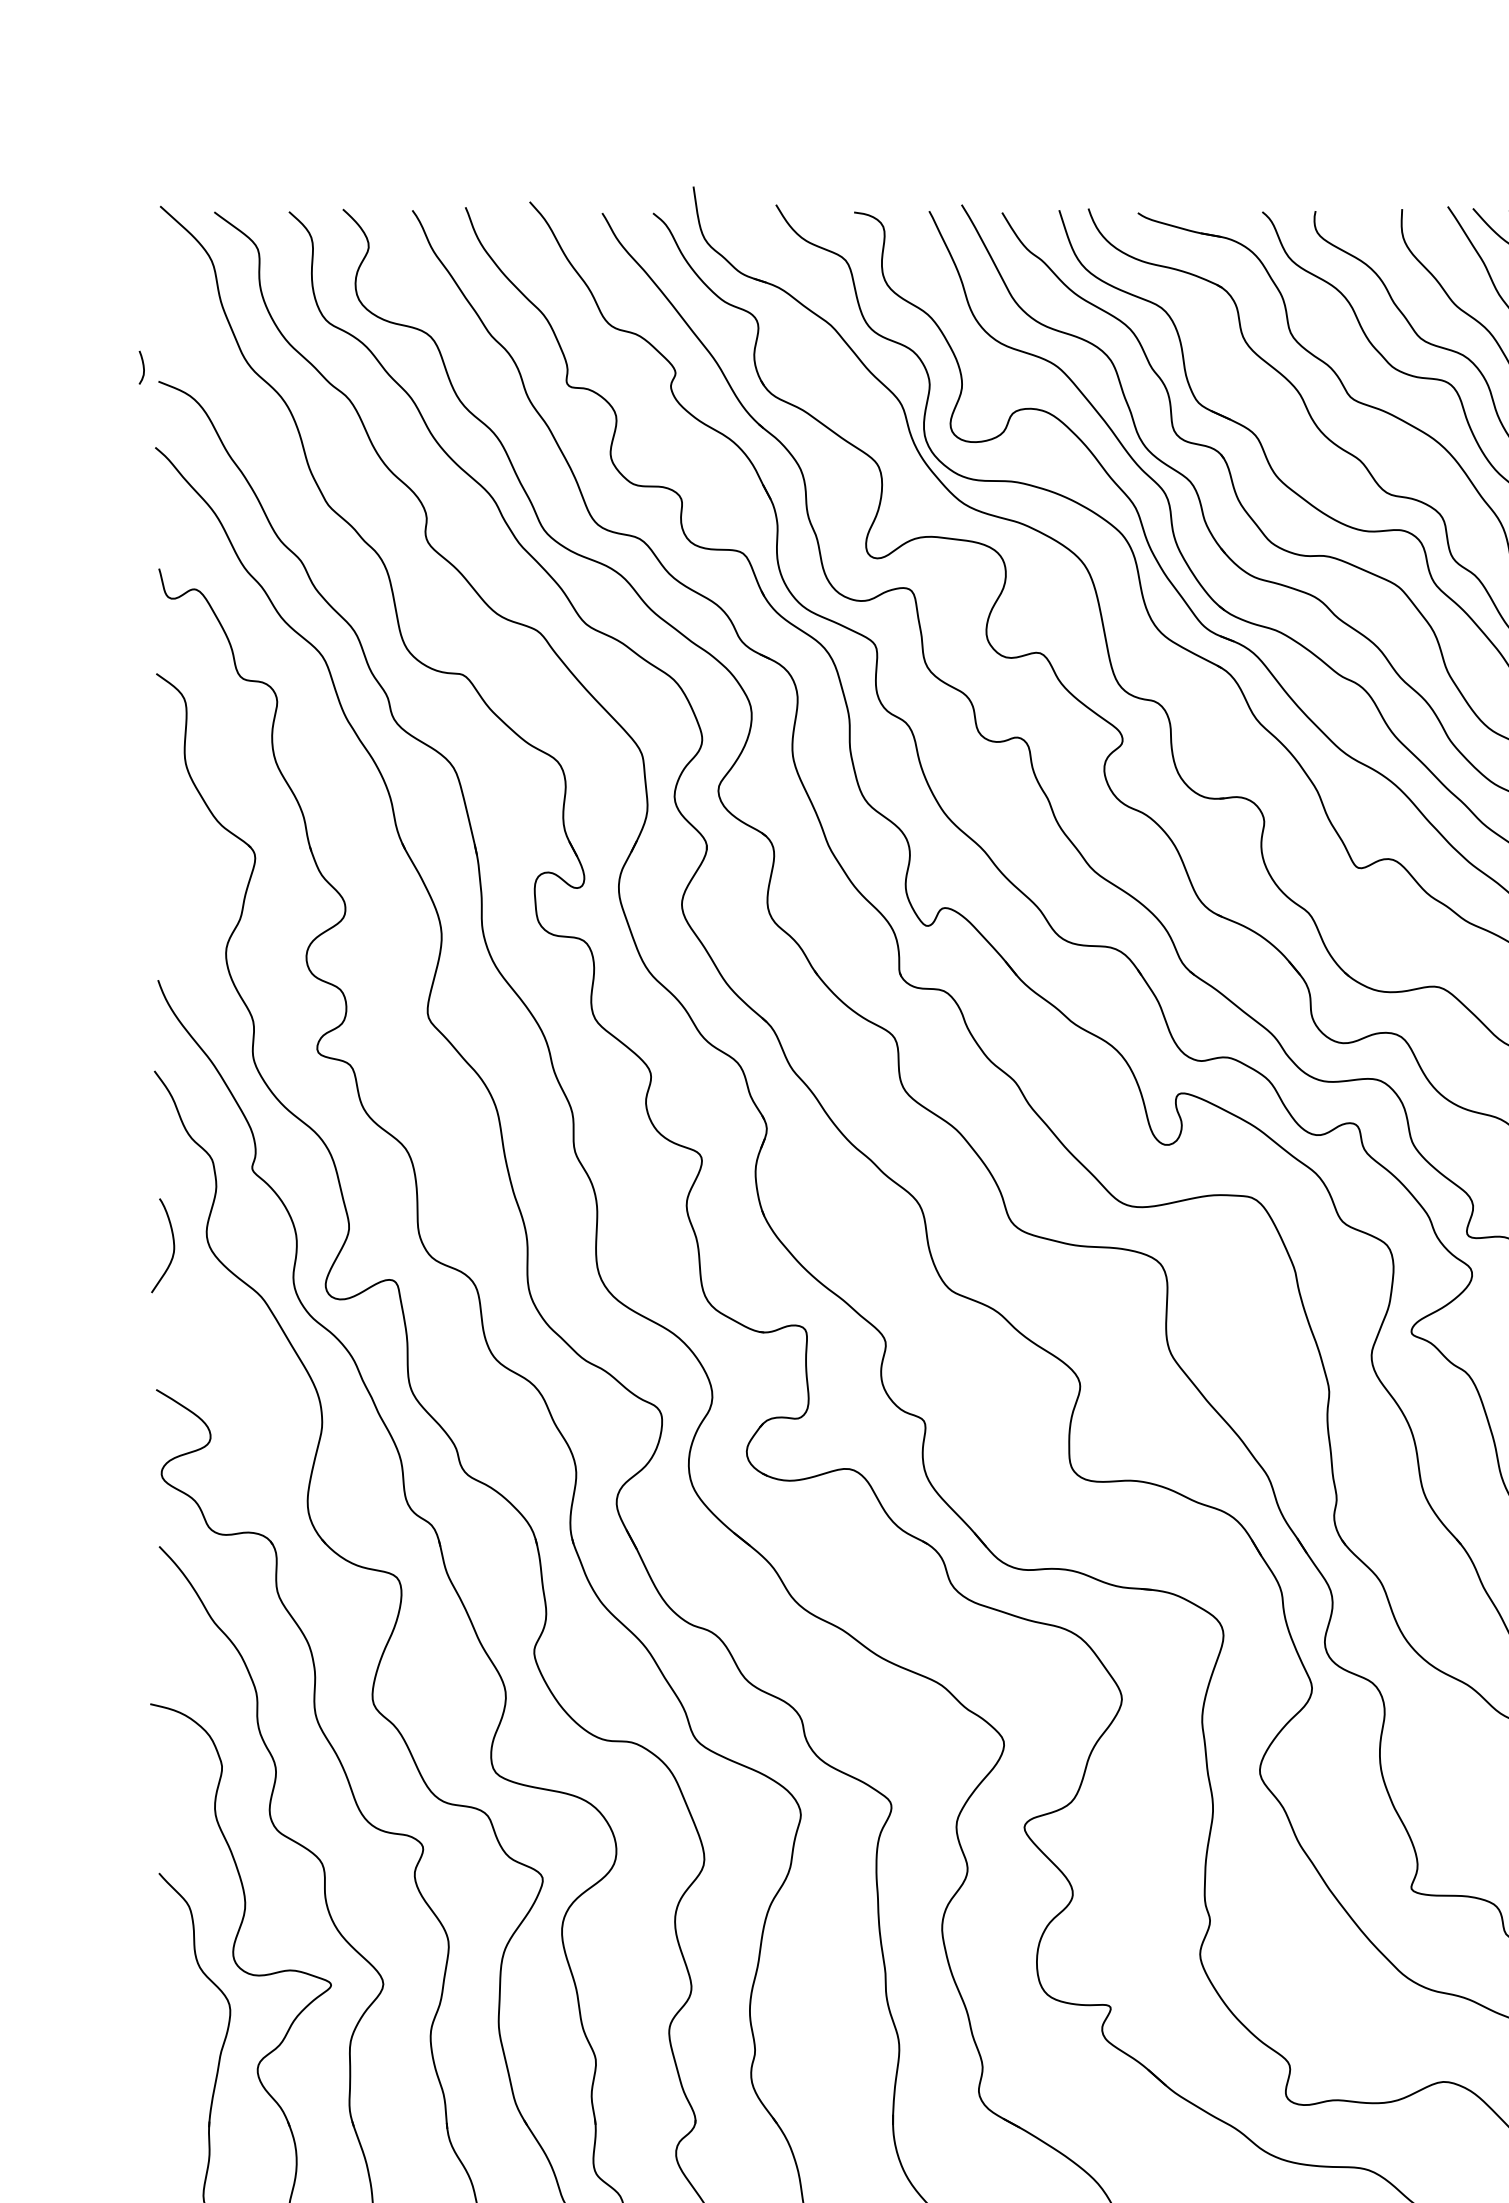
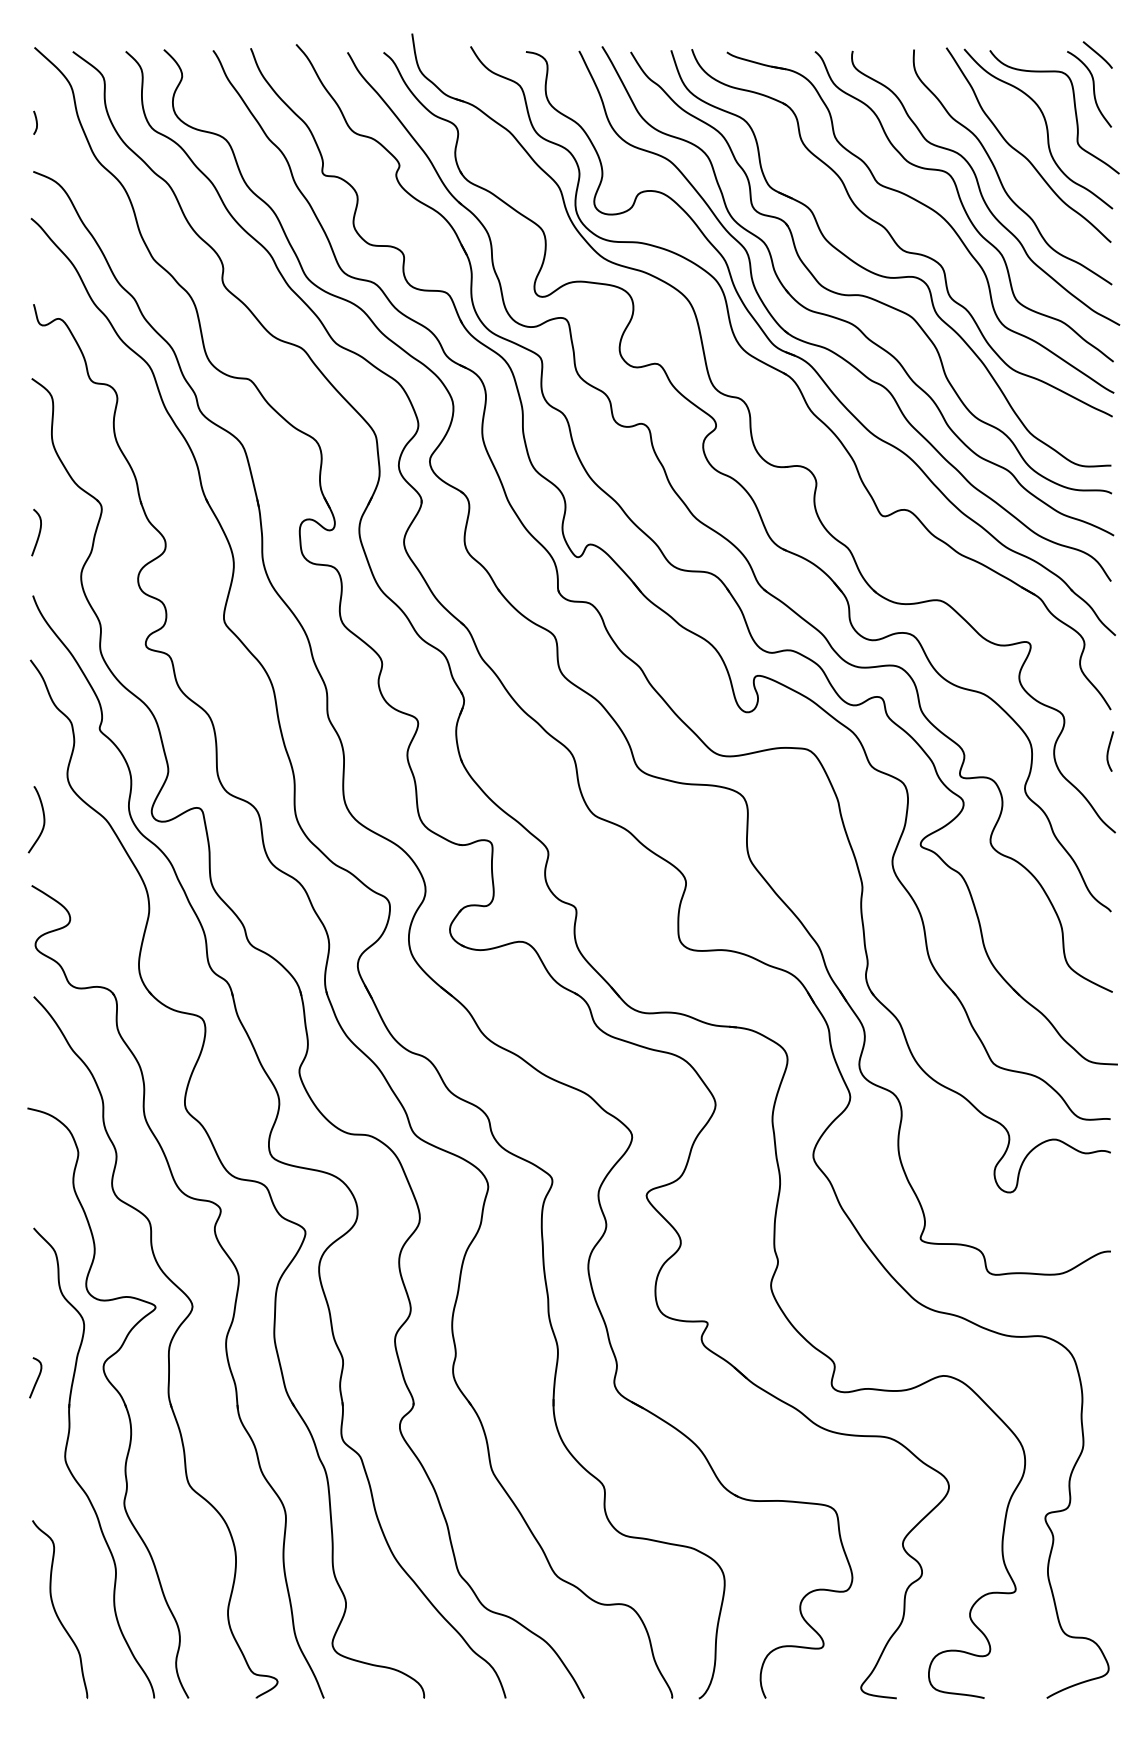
curve: (141, 365) -> (35, 121), moved
curve: (165, 891) -> (38, 532), added
curve: (172, 1245) -> (43, 819), moved
curve: (164, 2084) -> (37, 1377), added

